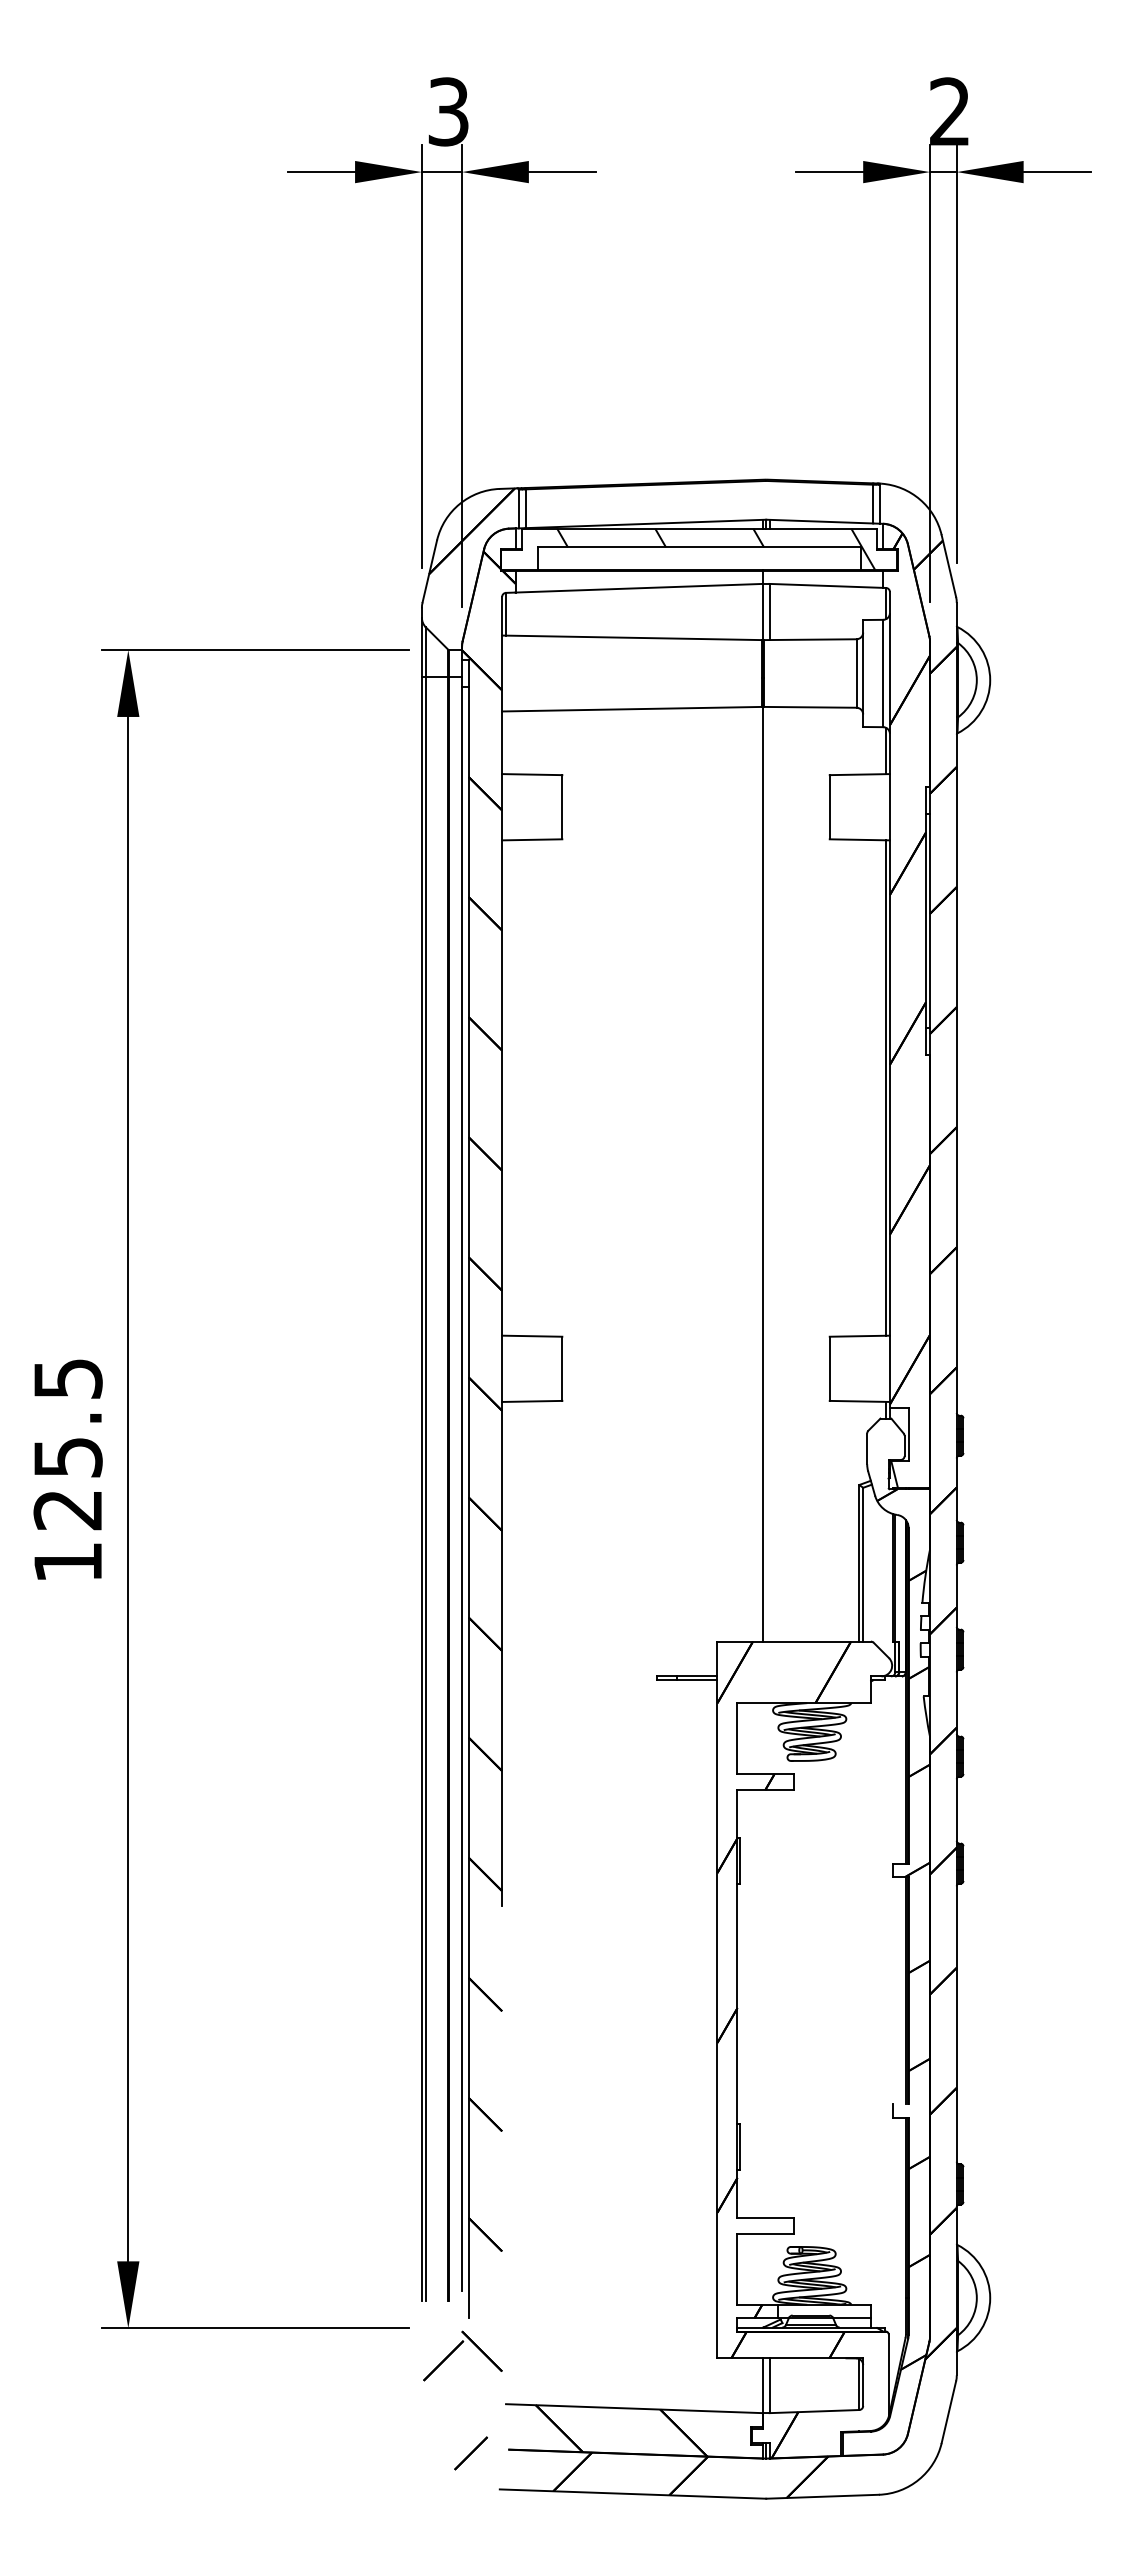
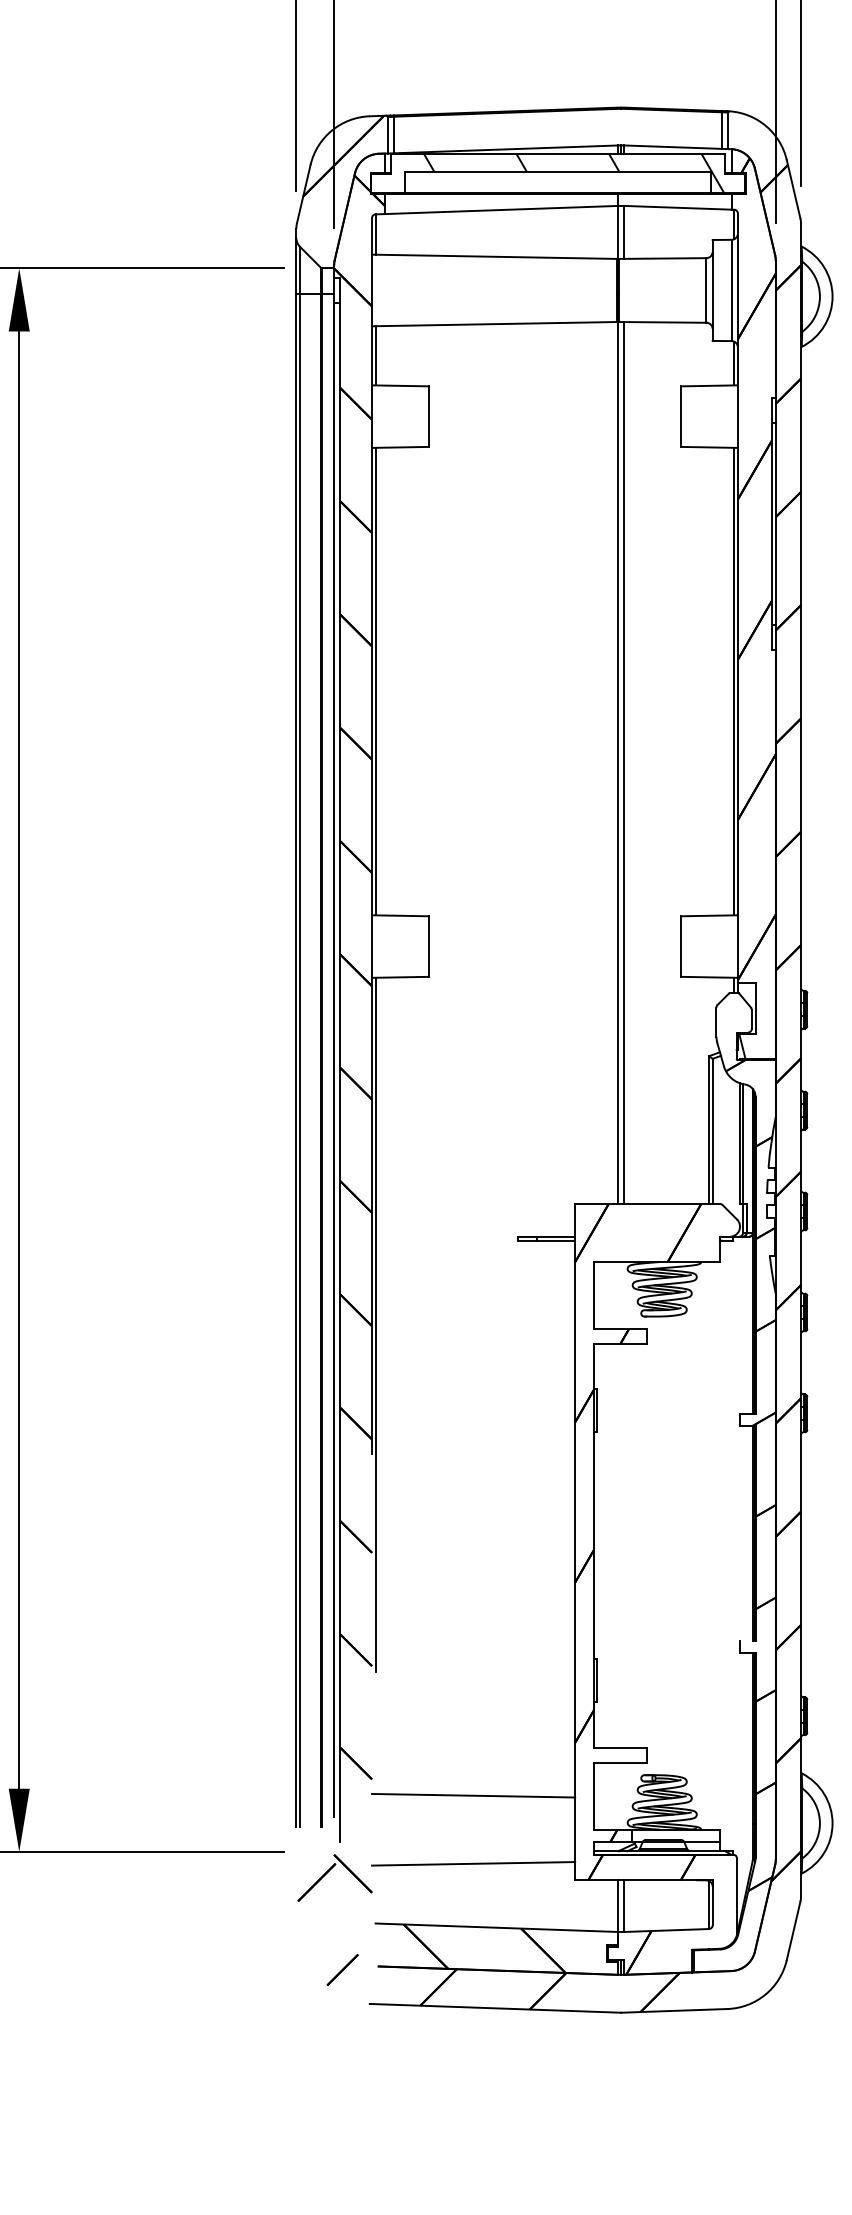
line: (506, 742) -> (376, 355), added
line: (506, 1087) -> (376, 681), added
line: (769, 1173) -> (624, 762), added
line: (506, 1769) -> (376, 1324), added
line: (609, 2268) -> (473, 1795), added
line: (609, 2340) -> (473, 1863), added

